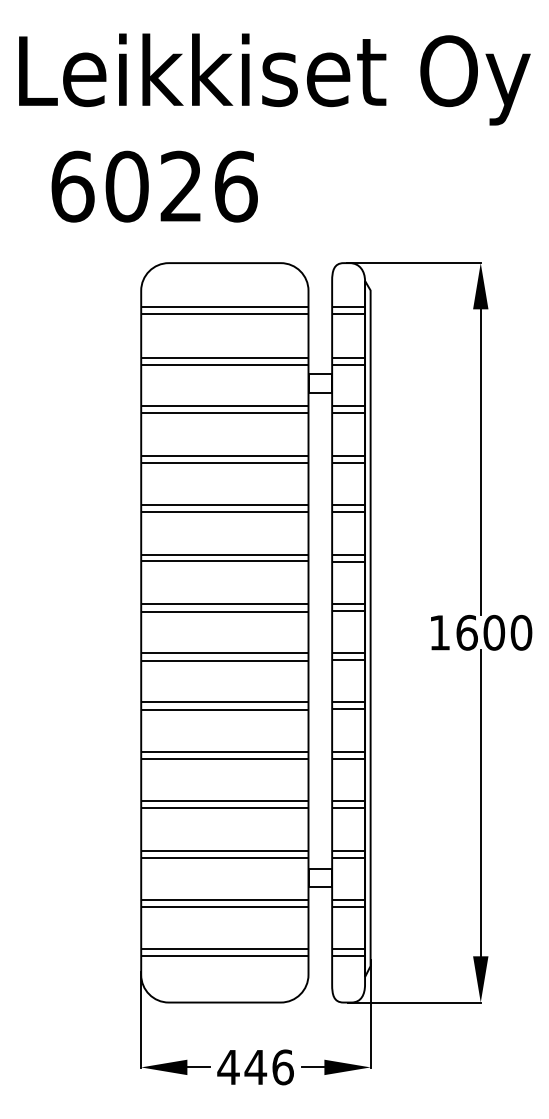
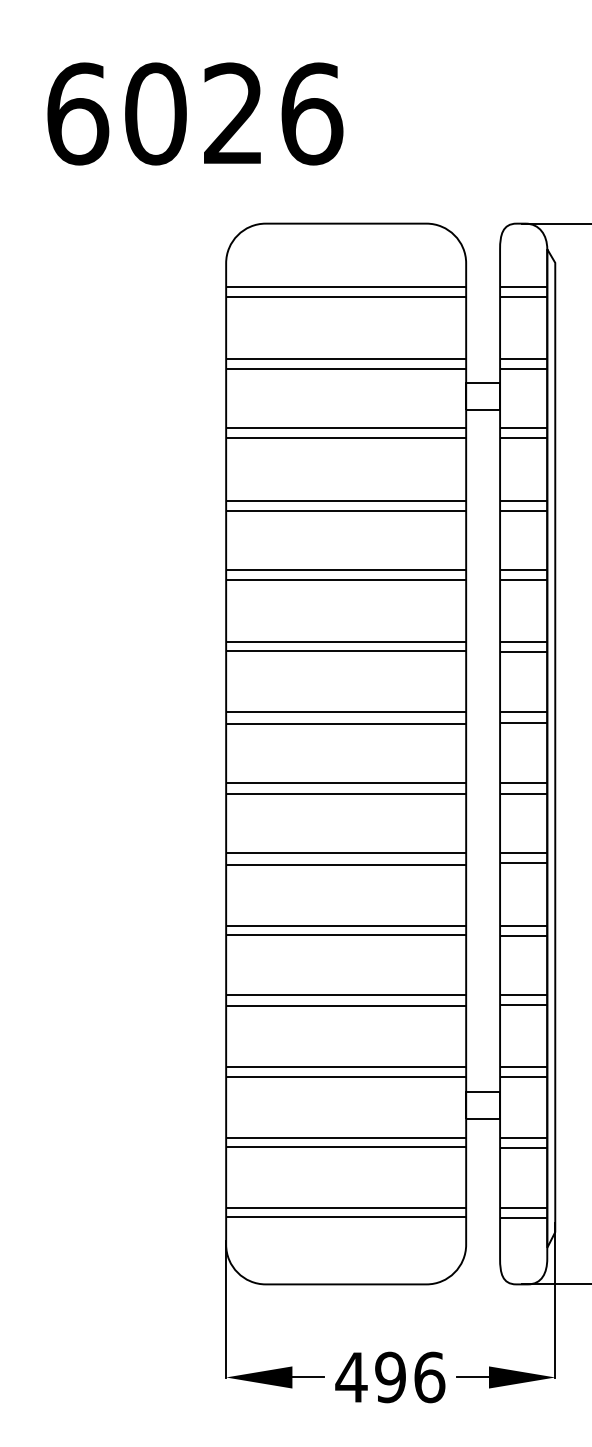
text: (154, 186) -> (195, 113), moved
text: (255, 1067) -> (390, 1377), 446 -> 496

